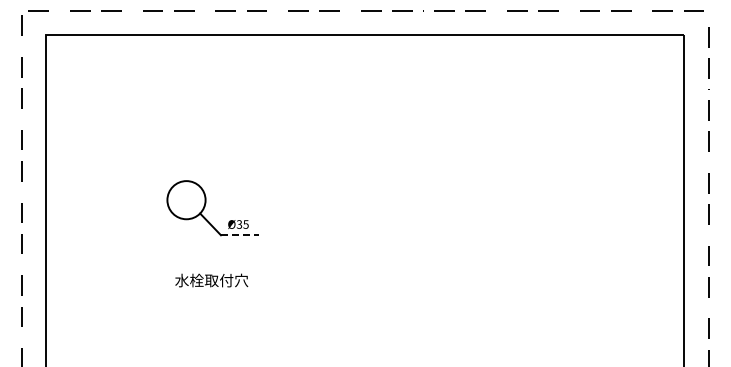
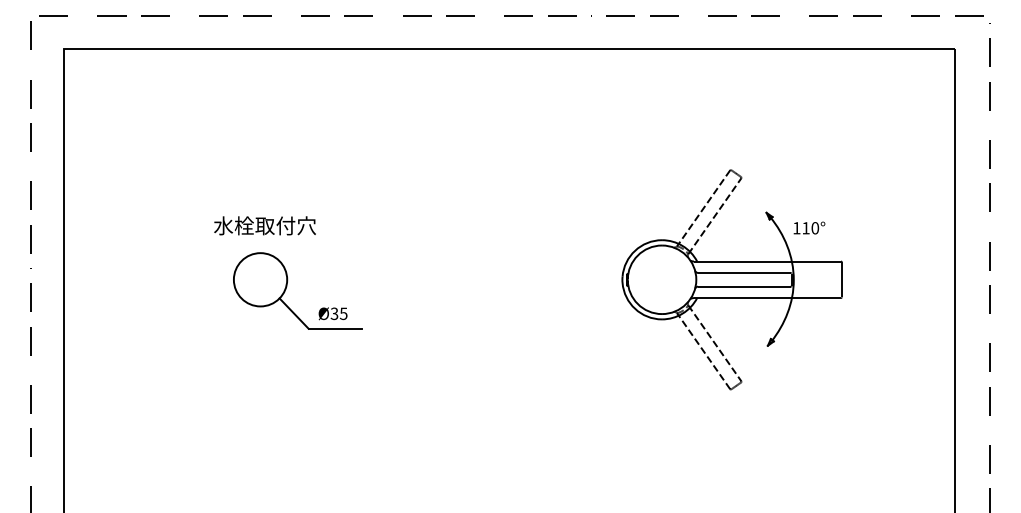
part: (523, 199) -> (731, 278), added
line: (240, 235) -> (335, 329), dashed -> solid
text: (211, 280) -> (264, 225), moved

